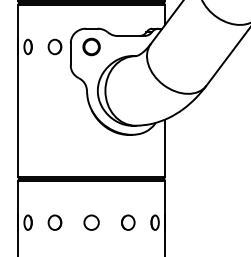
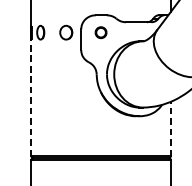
part: (91, 46) -> (100, 32), size x0.7
line: (18, 115) -> (31, 97), solid -> dashed
line: (164, 148) -> (170, 129), solid -> dashed

